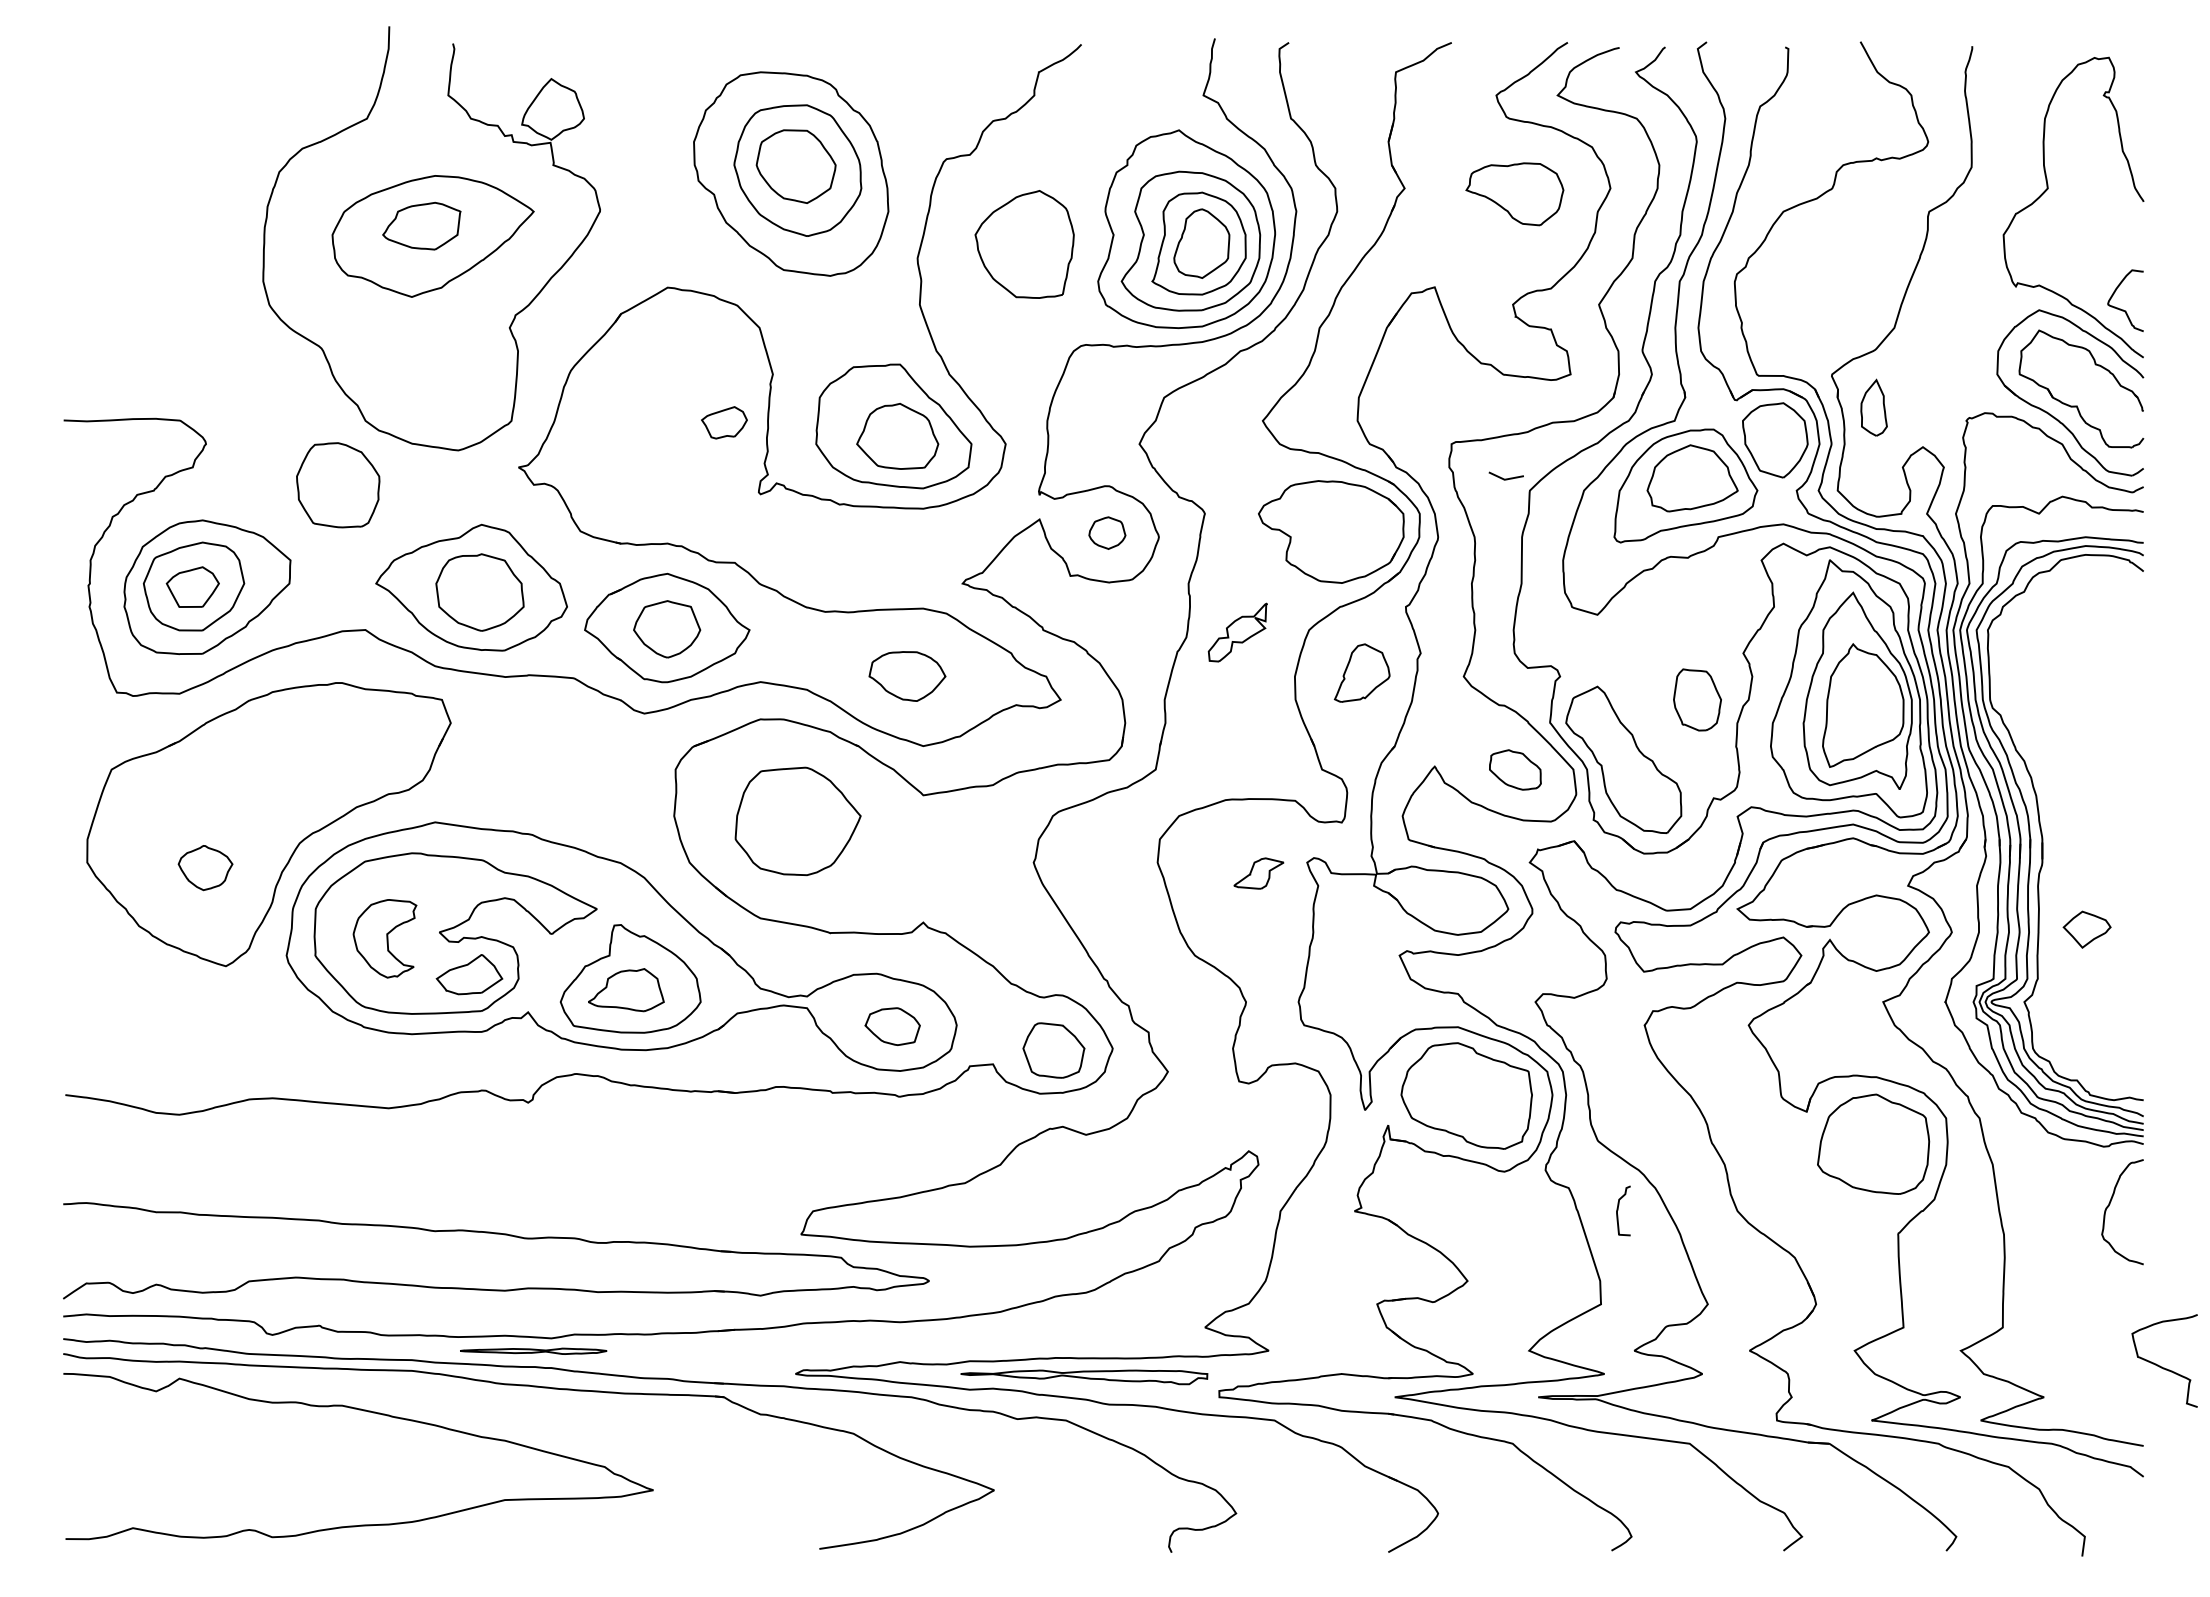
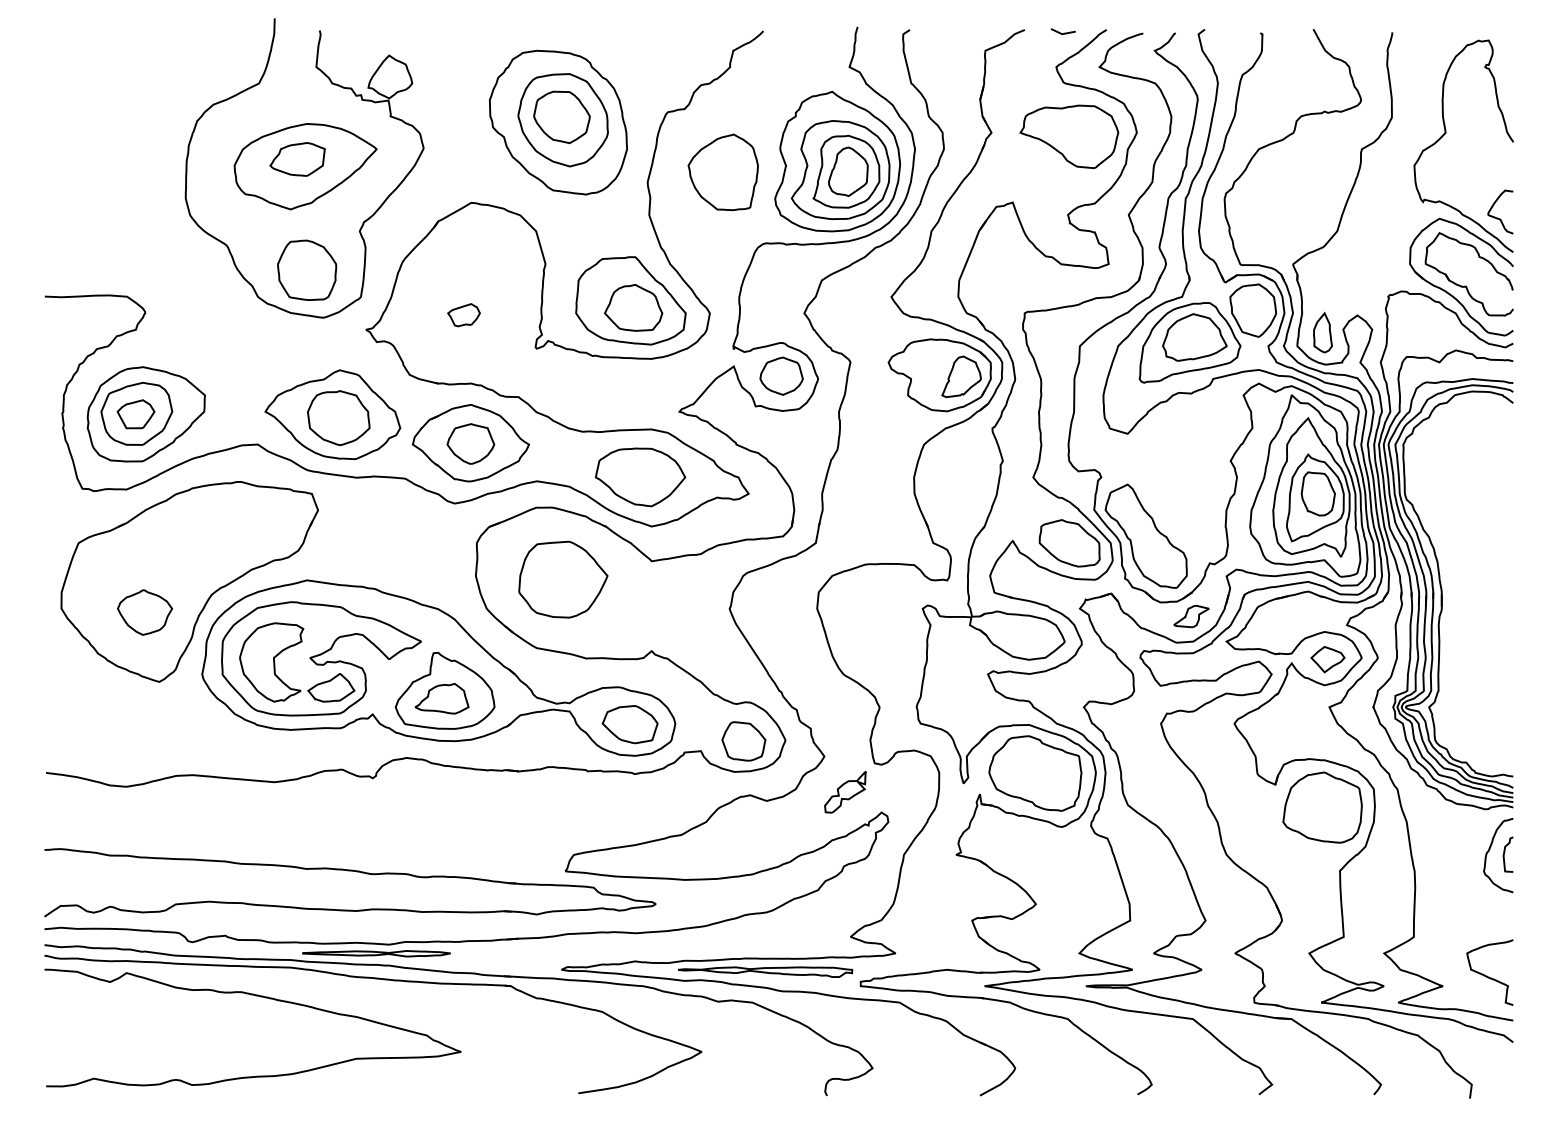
part: (1514, 194) -> (1069, 137), size x1.43
part: (1873, 407) -> (1322, 332), moved
part: (724, 422) -> (464, 314), moved
line: (1505, 478) -> (1062, 33), moved
part: (338, 485) -> (307, 270), moved
part: (1107, 532) -> (781, 375), size x1.67
part: (1237, 632) -> (845, 792), moved
part: (1361, 672) -> (961, 376), moved
part: (907, 676) -> (640, 477), size x1.67
part: (1697, 699) -> (1318, 493), moved
part: (1515, 769) -> (1069, 543), size x1.67
part: (205, 867) -> (144, 612), size x1.43
part: (1258, 873) -> (1191, 616), moved
part: (2086, 929) -> (1327, 659), moved
part: (384, 938) -> (271, 662), size x1.43
part: (892, 1026) -> (629, 724), size x1.43
curve: (1618, 1210) -> (1504, 854), moved
part: (533, 1351) -> (376, 953), size x1.43
curve: (2162, 1366) -> (1488, 976), moved

